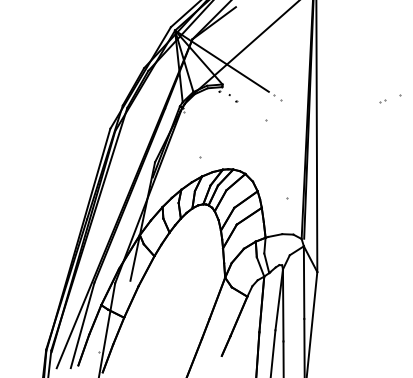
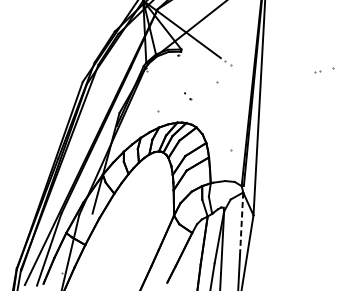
part: (233, 98) -> (188, 96), moved
line: (304, 283) -> (241, 224), solid -> dashed

